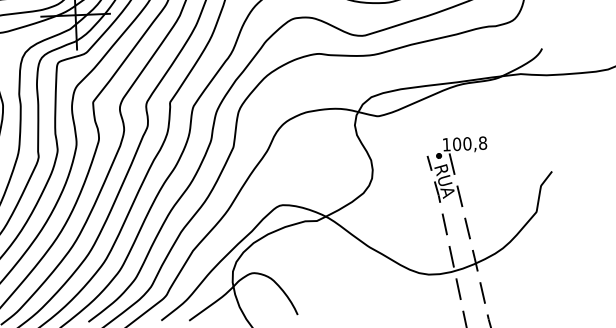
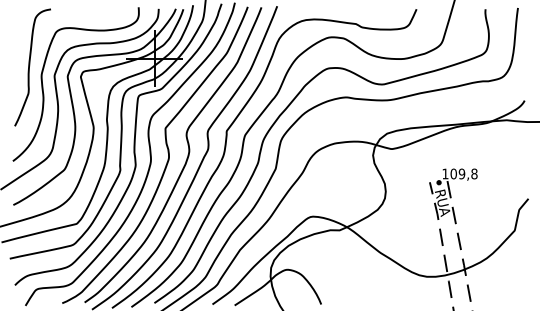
text: (466, 144) -> (461, 174), 100,8 -> 109,8

